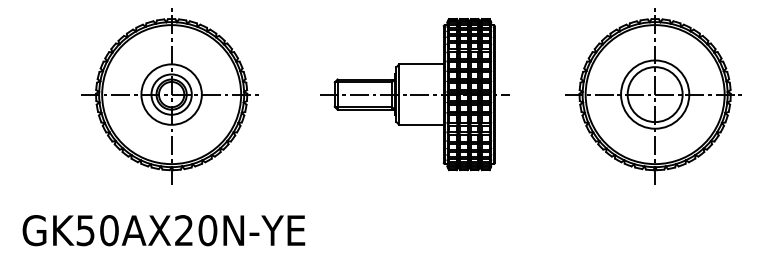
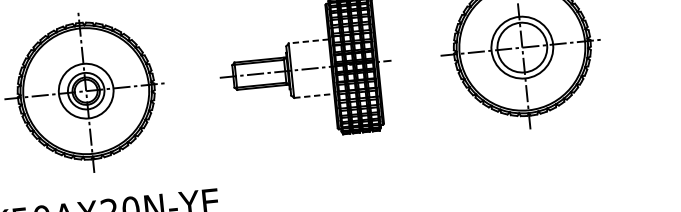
line: (420, 64) -> (307, 41), solid -> dashed
line: (421, 124) -> (314, 95), solid -> dashed

